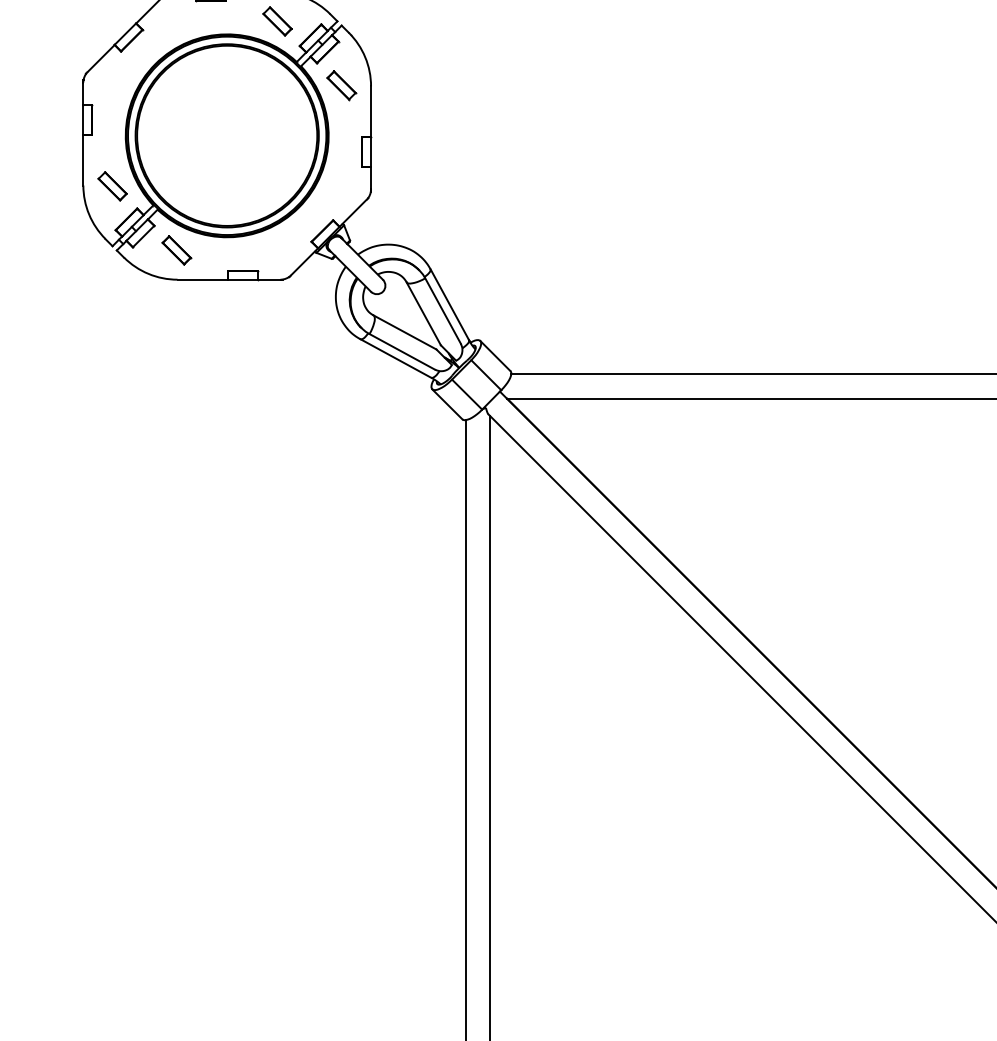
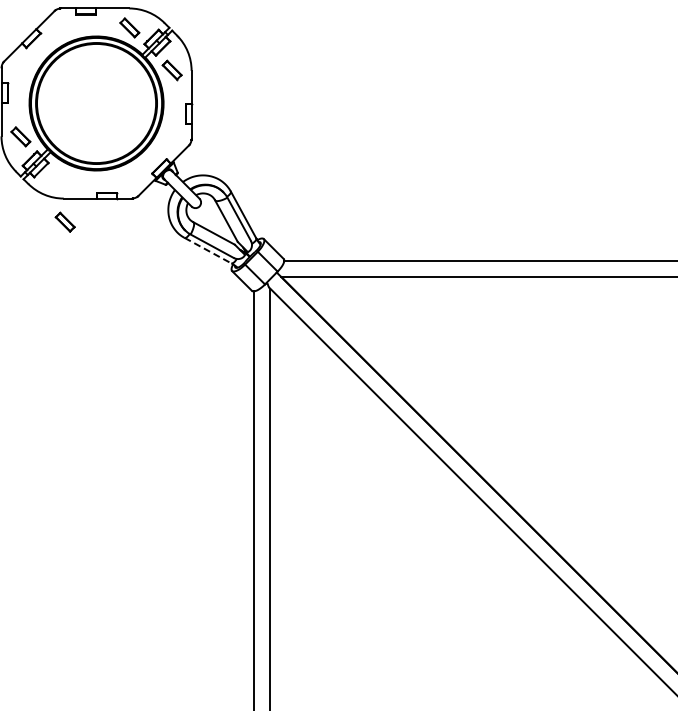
part: (175, 249) -> (64, 221), moved
line: (396, 358) -> (208, 250), solid -> dashed

